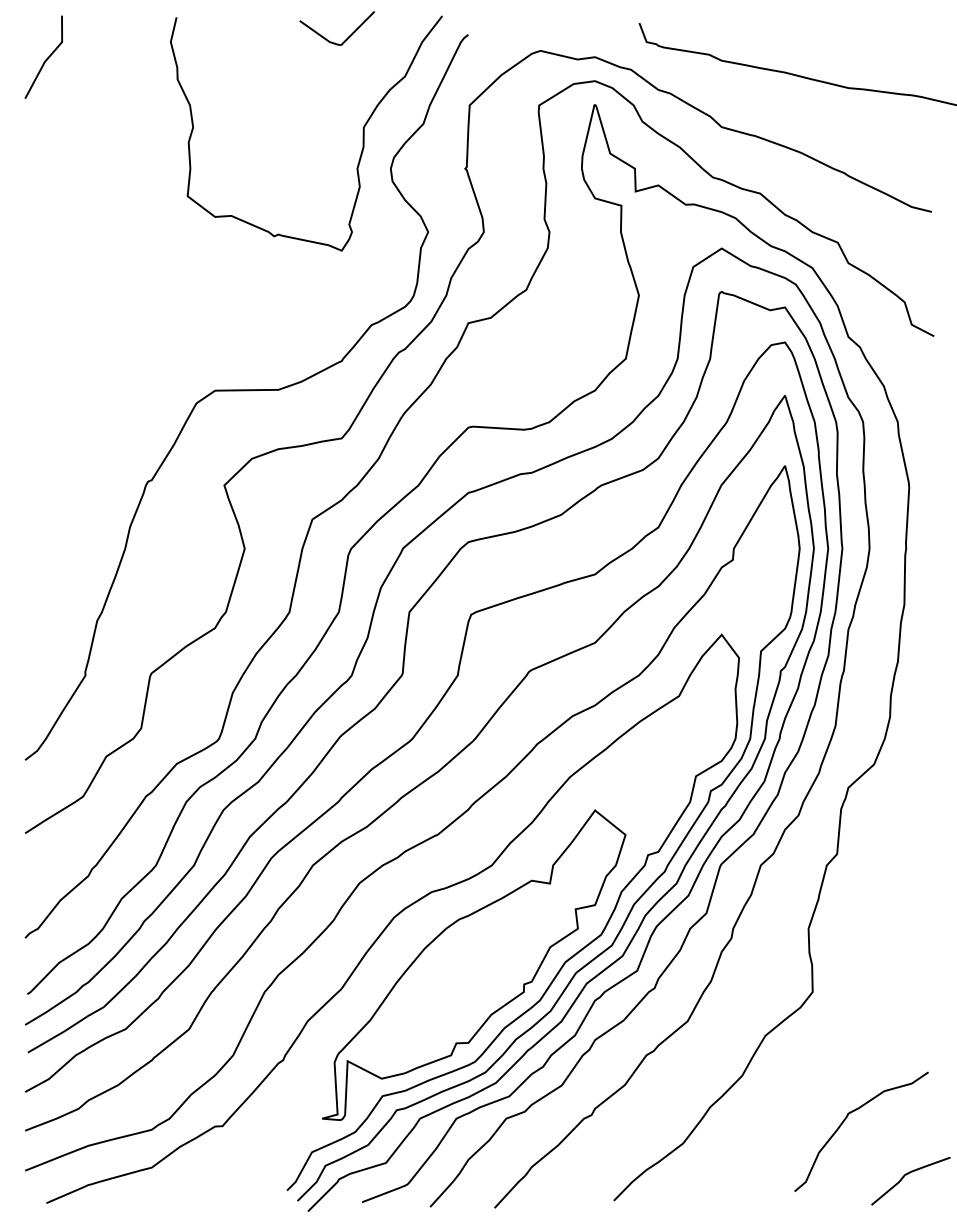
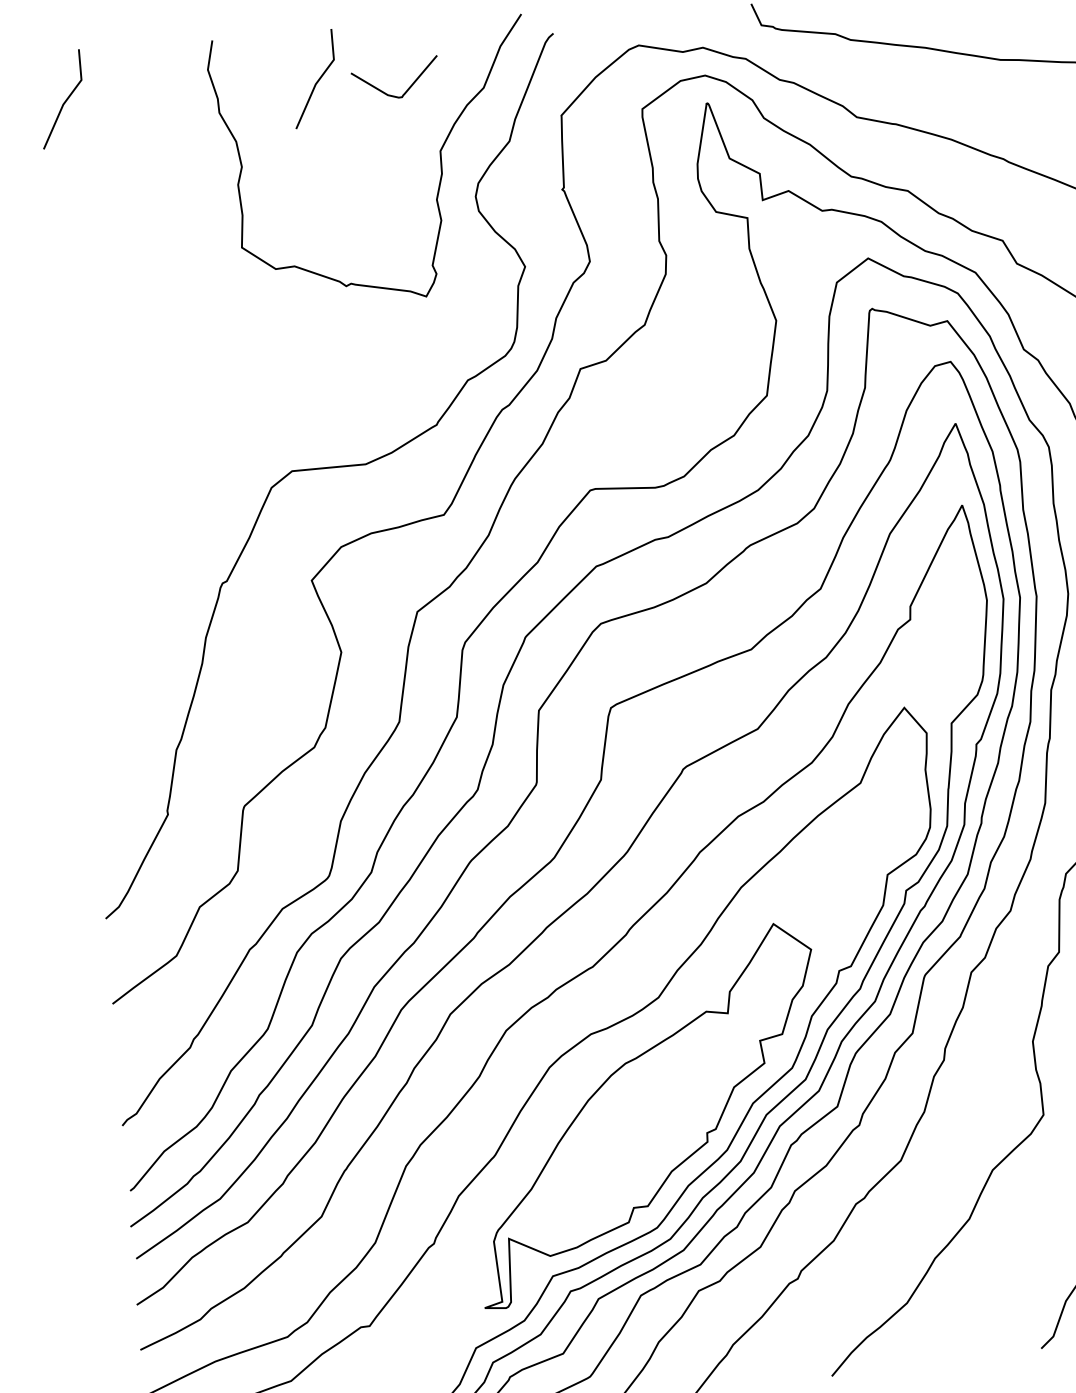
curve: (329, 40) -> (387, 93), moved
line: (263, 58) -> (317, 80), added

